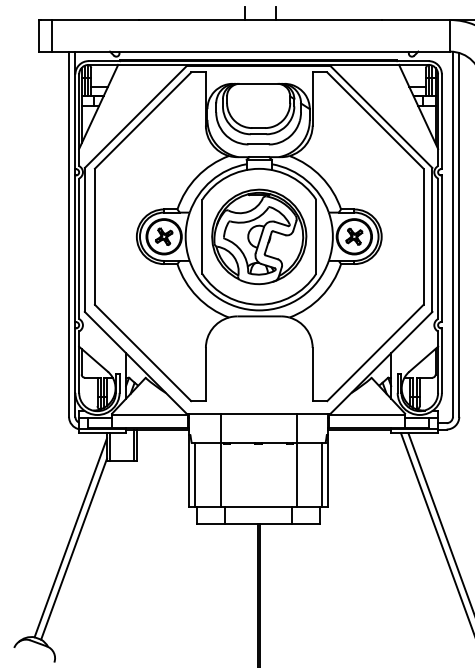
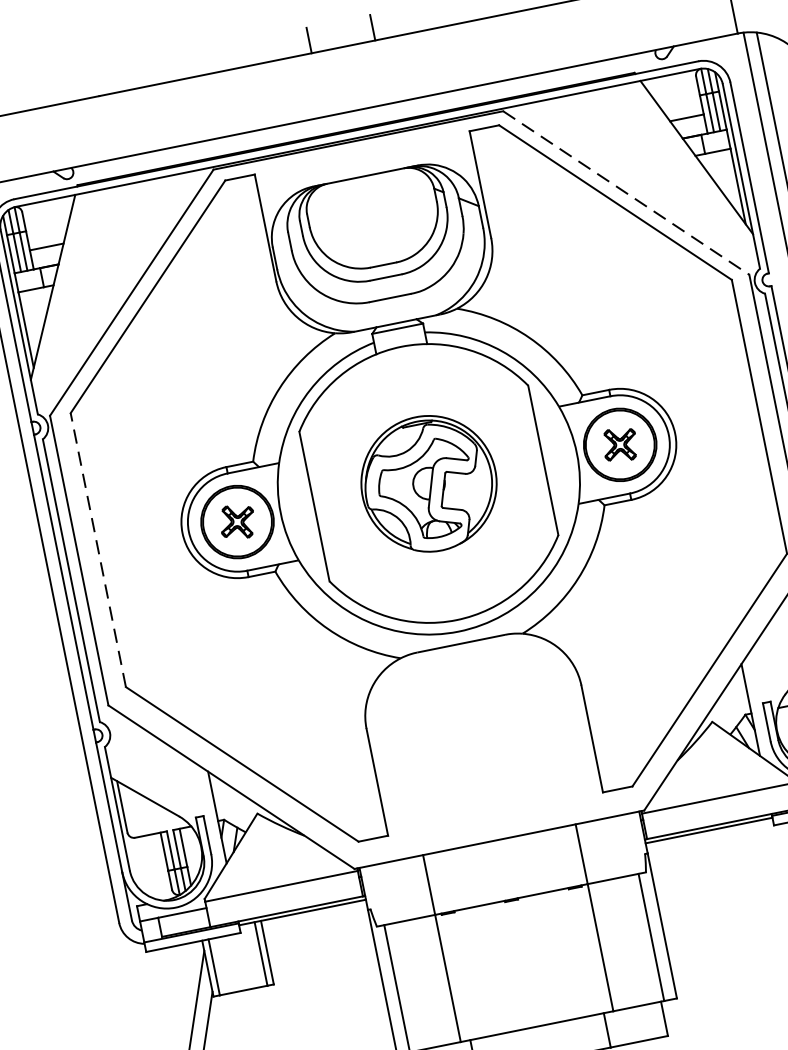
line: (381, 117) -> (626, 193), solid -> dashed
line: (94, 236) -> (97, 549), solid -> dashed
part: (259, 236) -> (429, 482), size x0.7

